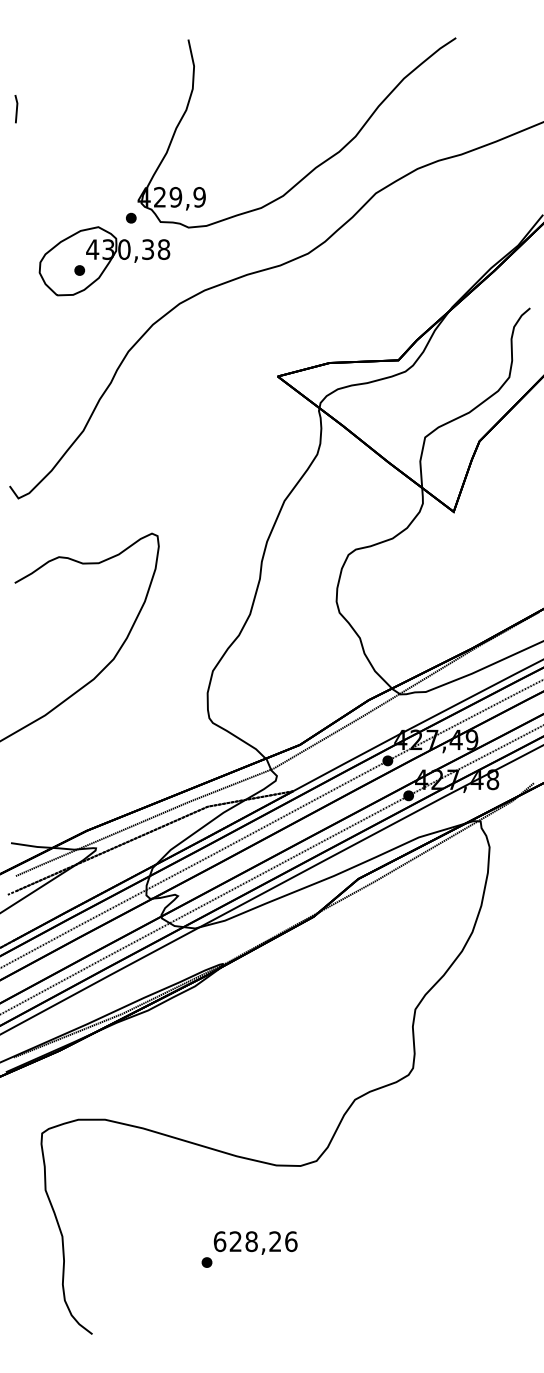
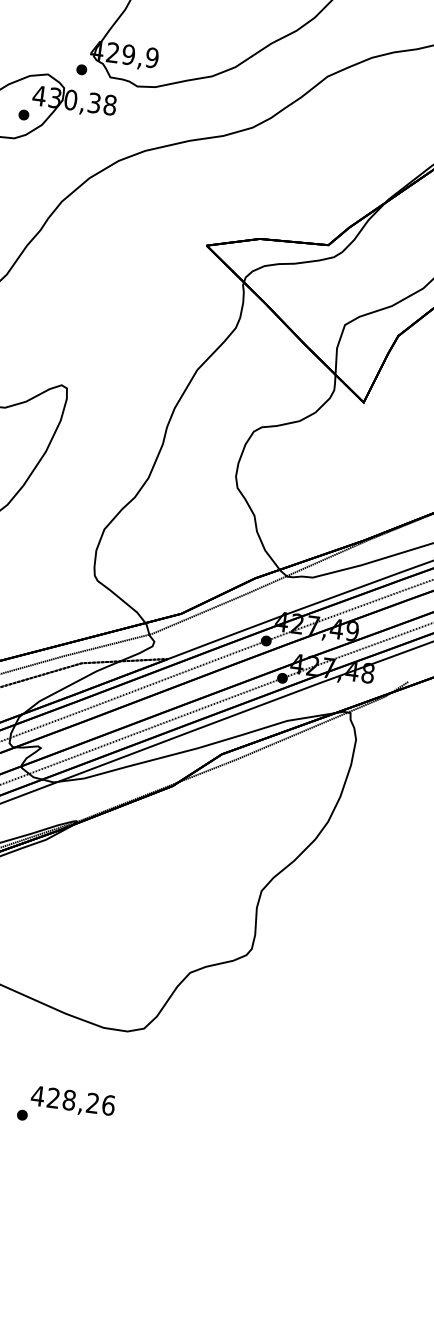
text: (219, 1241) -> (37, 1095), 628,26 -> 428,26

